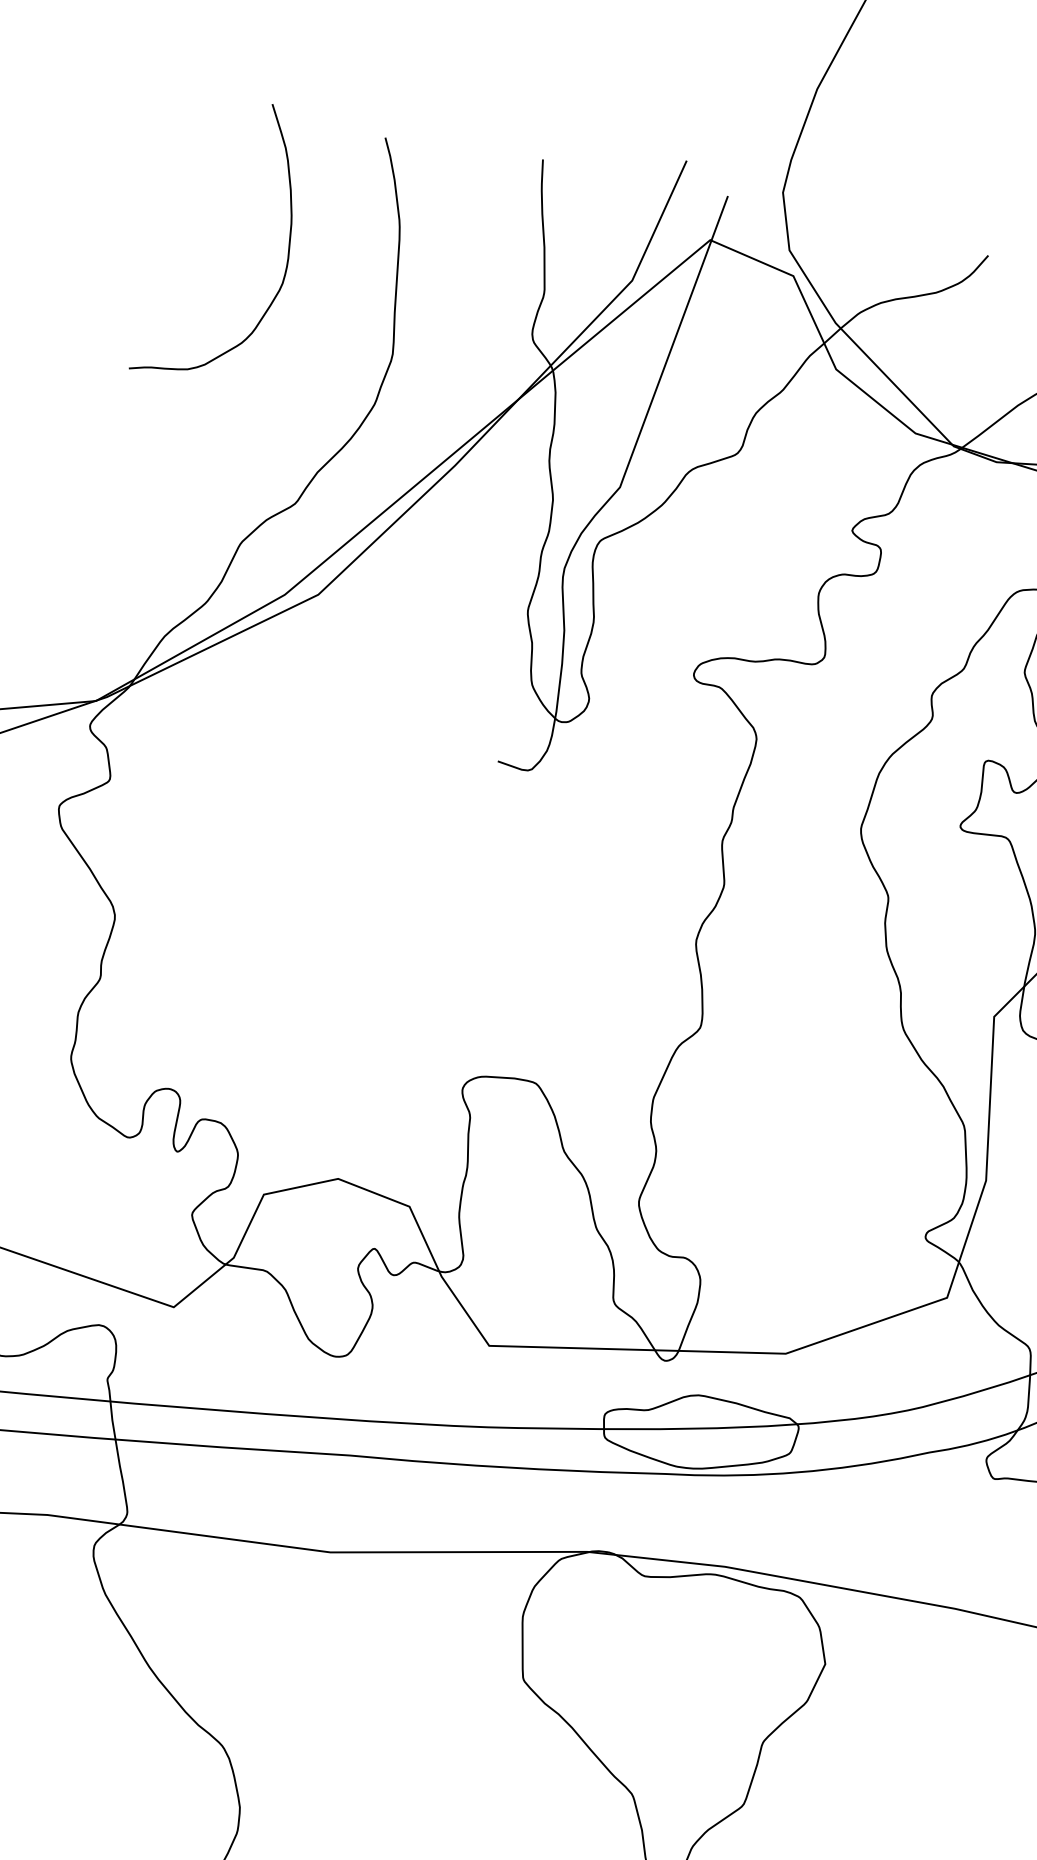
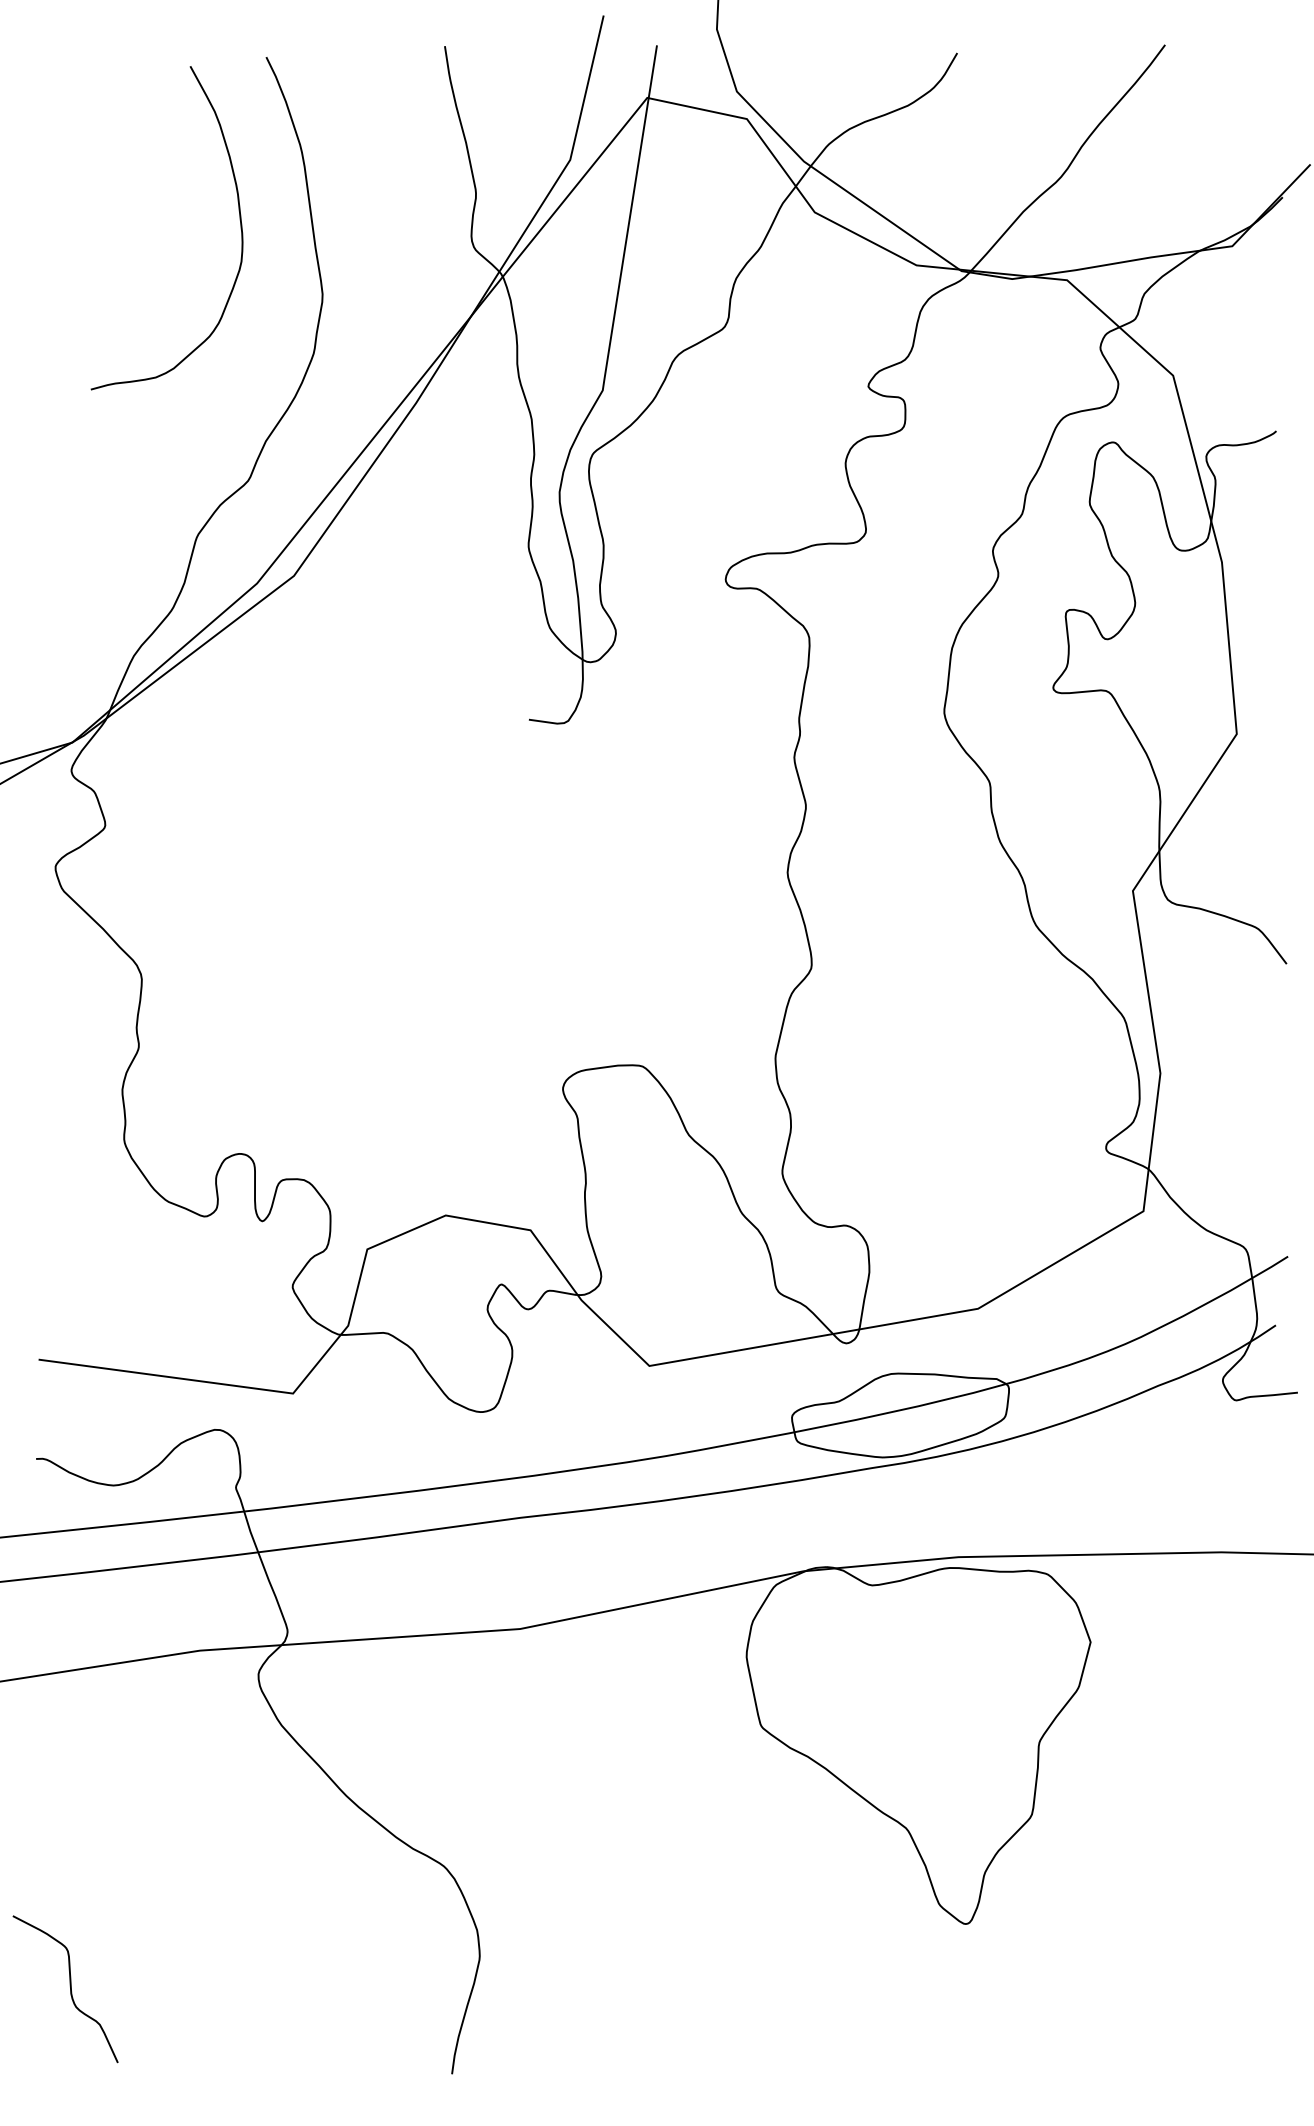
curve: (288, 247) -> (239, 220), moved

